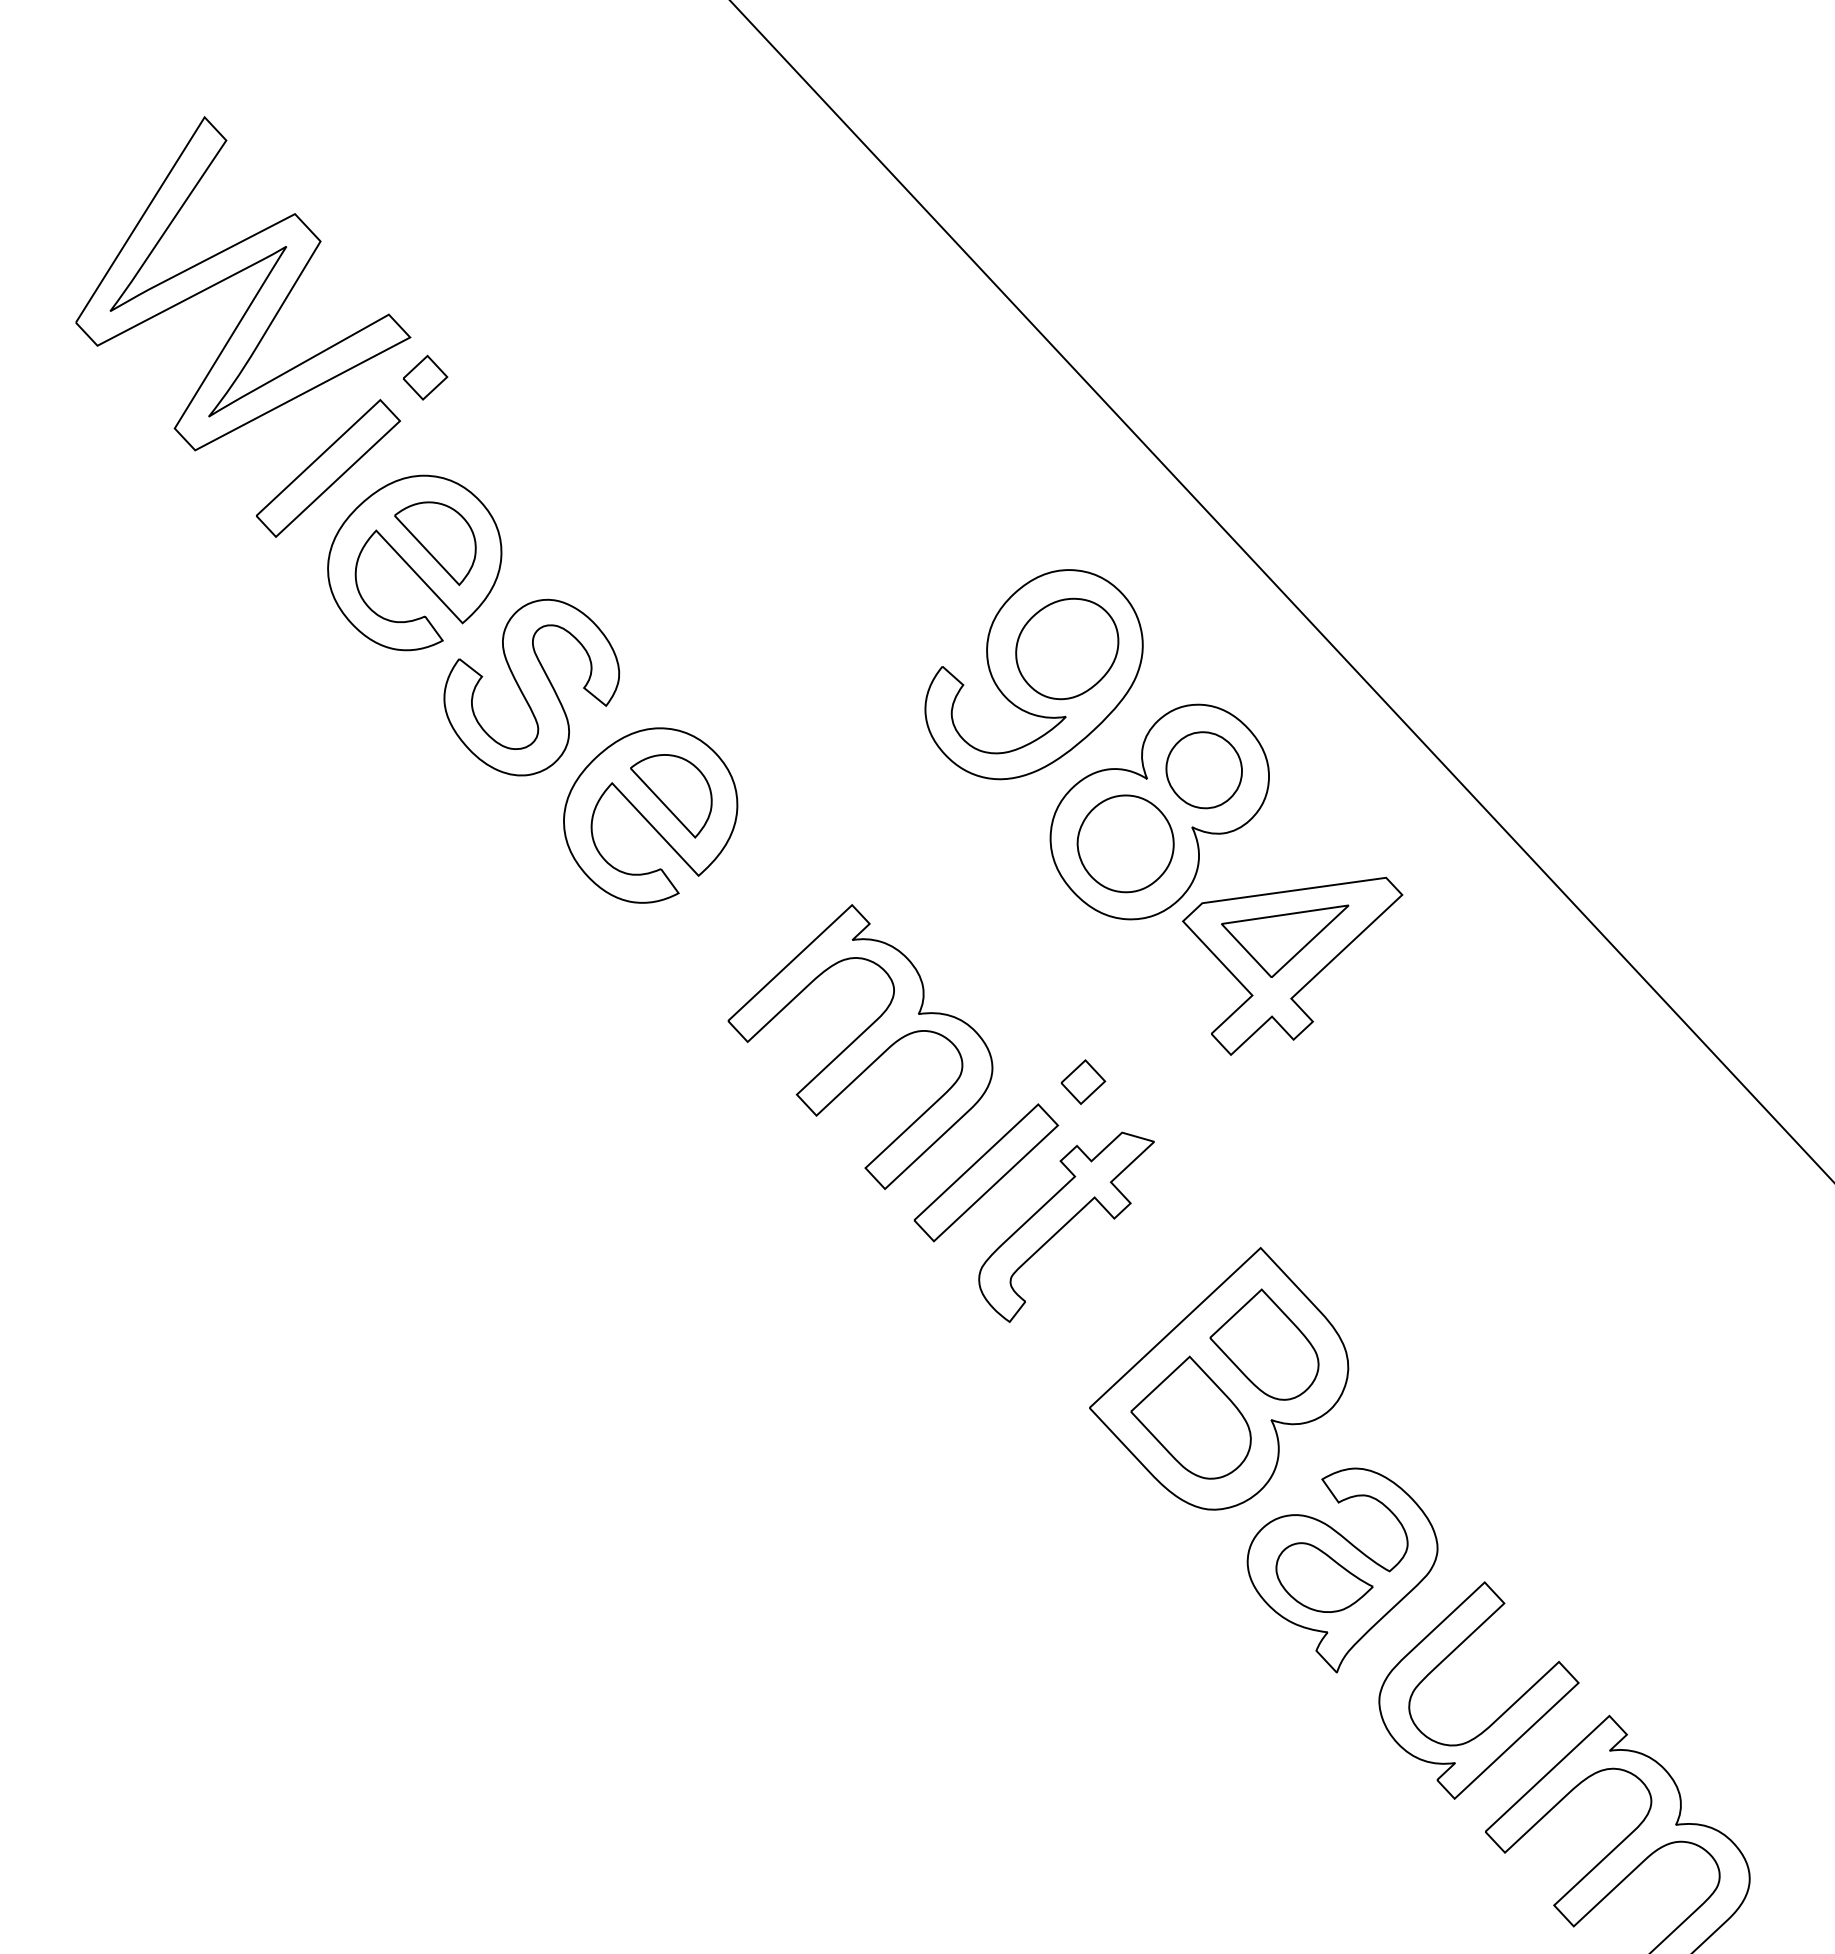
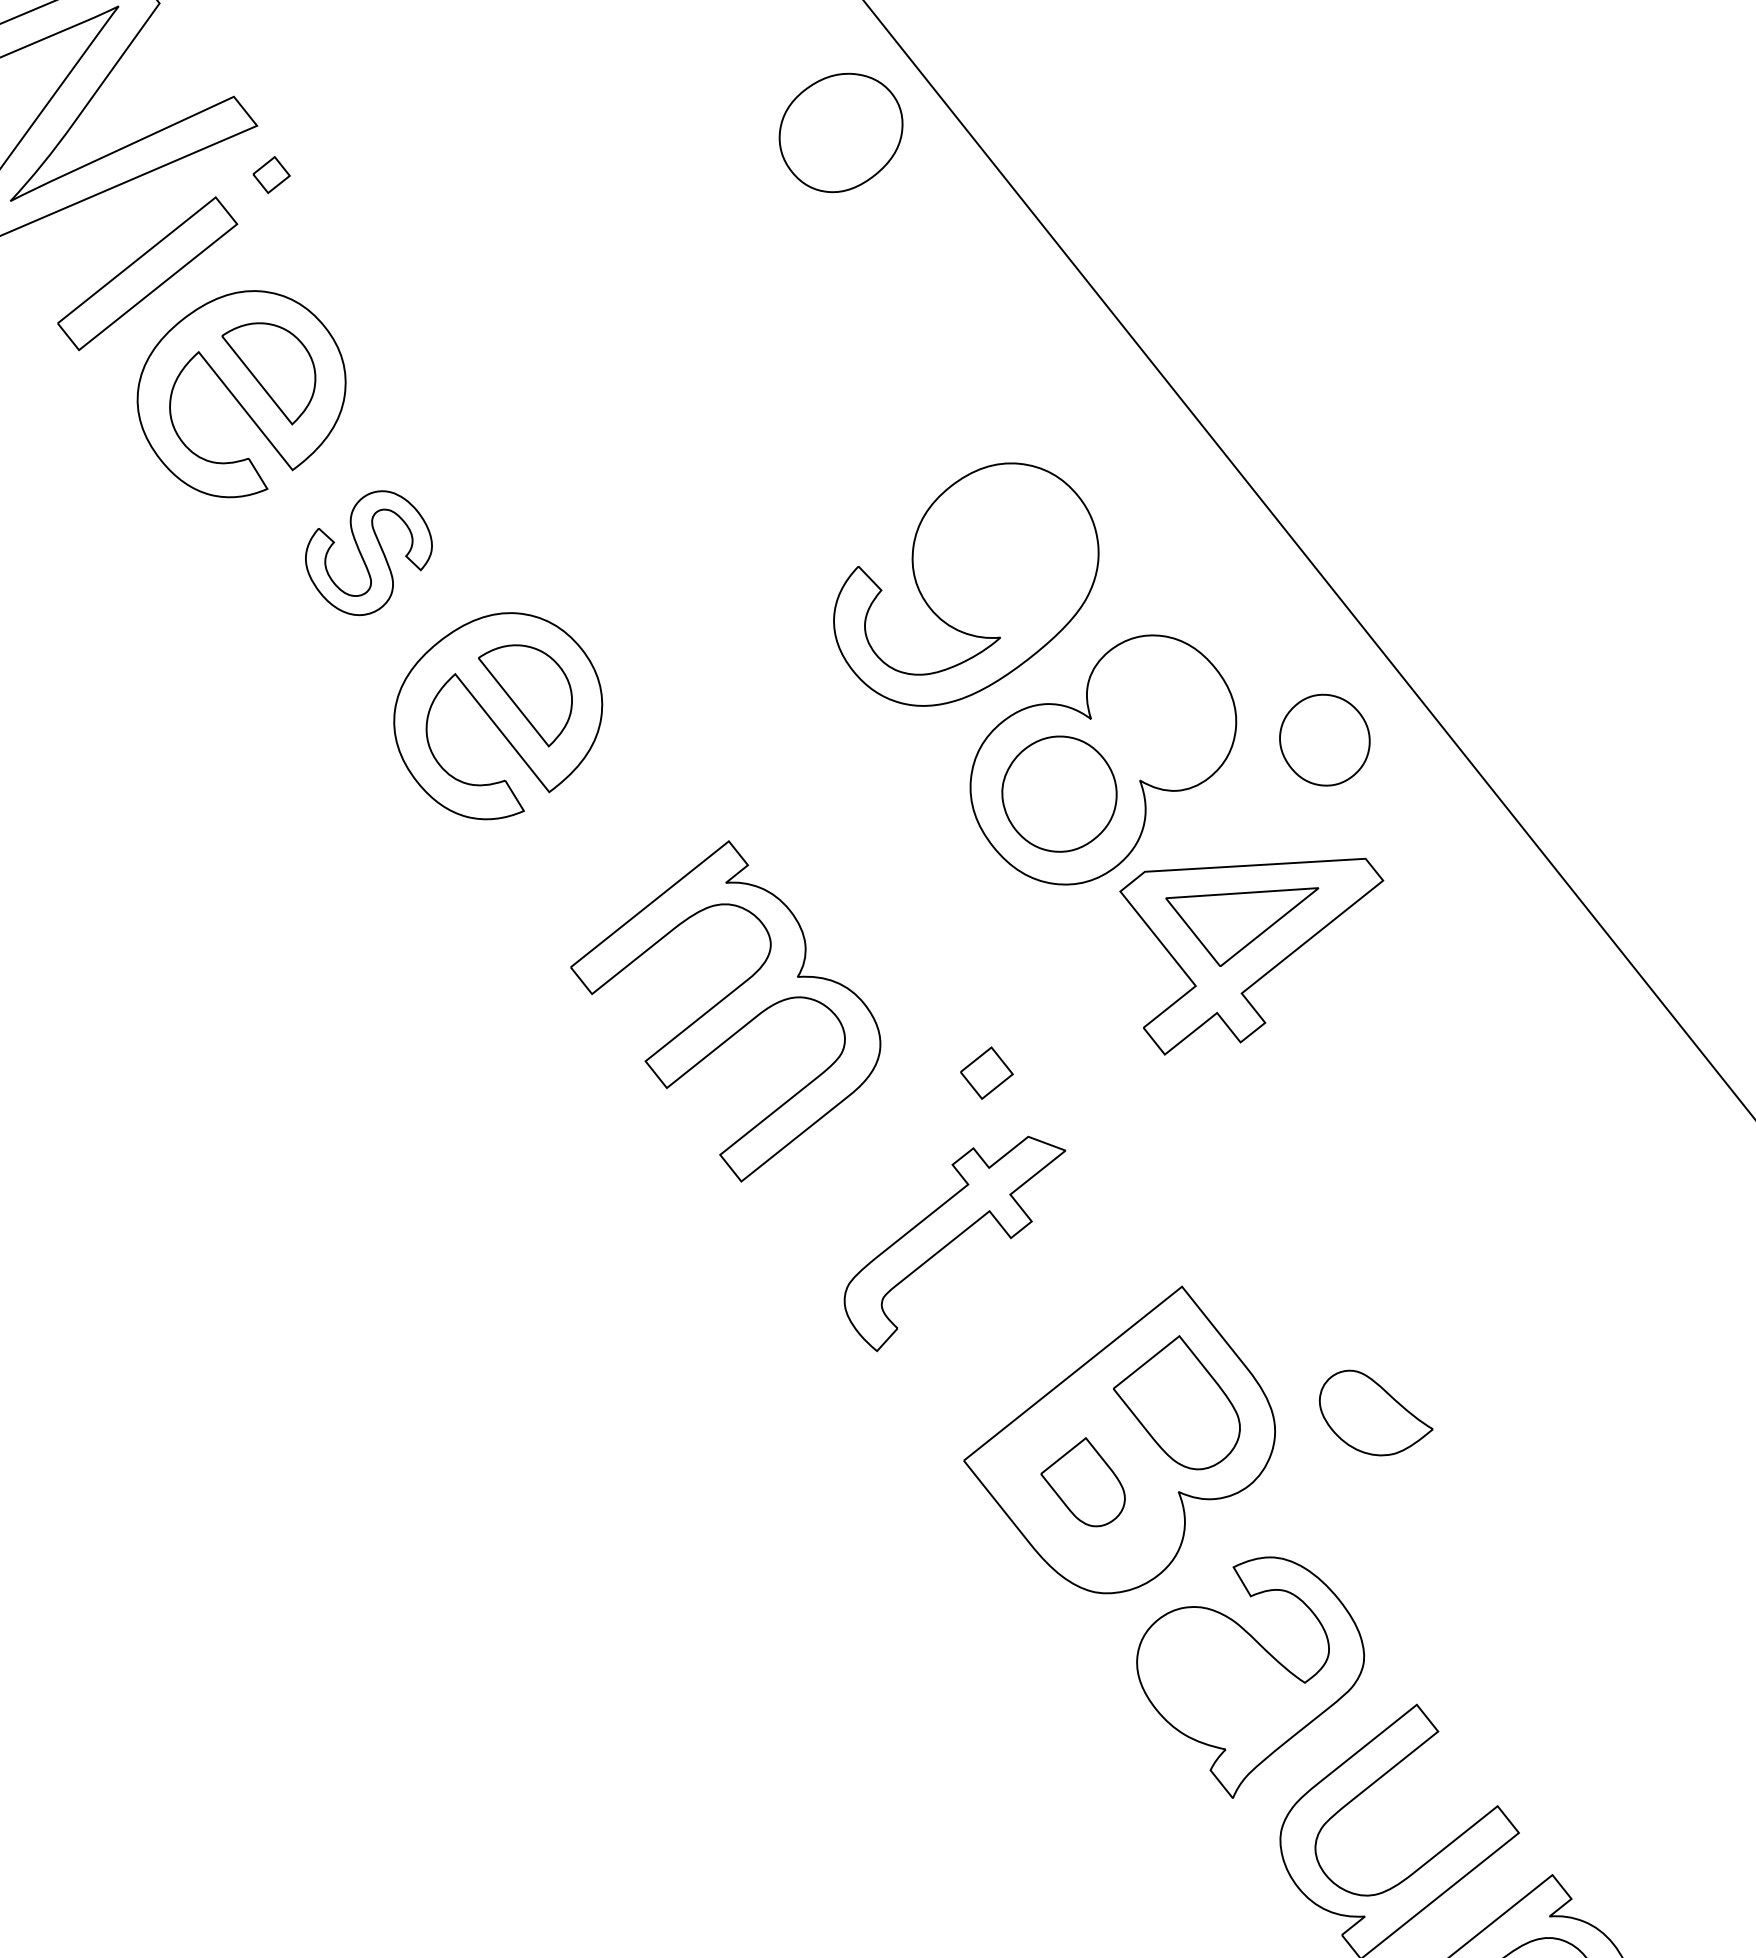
part: (425, 377) -> (271, 174), size x0.7
part: (1067, 648) -> (841, 132), moved
part: (531, 687) -> (368, 552), size x0.6
part: (1203, 770) -> (1323, 740), moved
part: (986, 1172) -> (863, 1171), removed
part: (1190, 1417) -> (1082, 1481), size x0.6
part: (1324, 1577) -> (1376, 1413), moved

